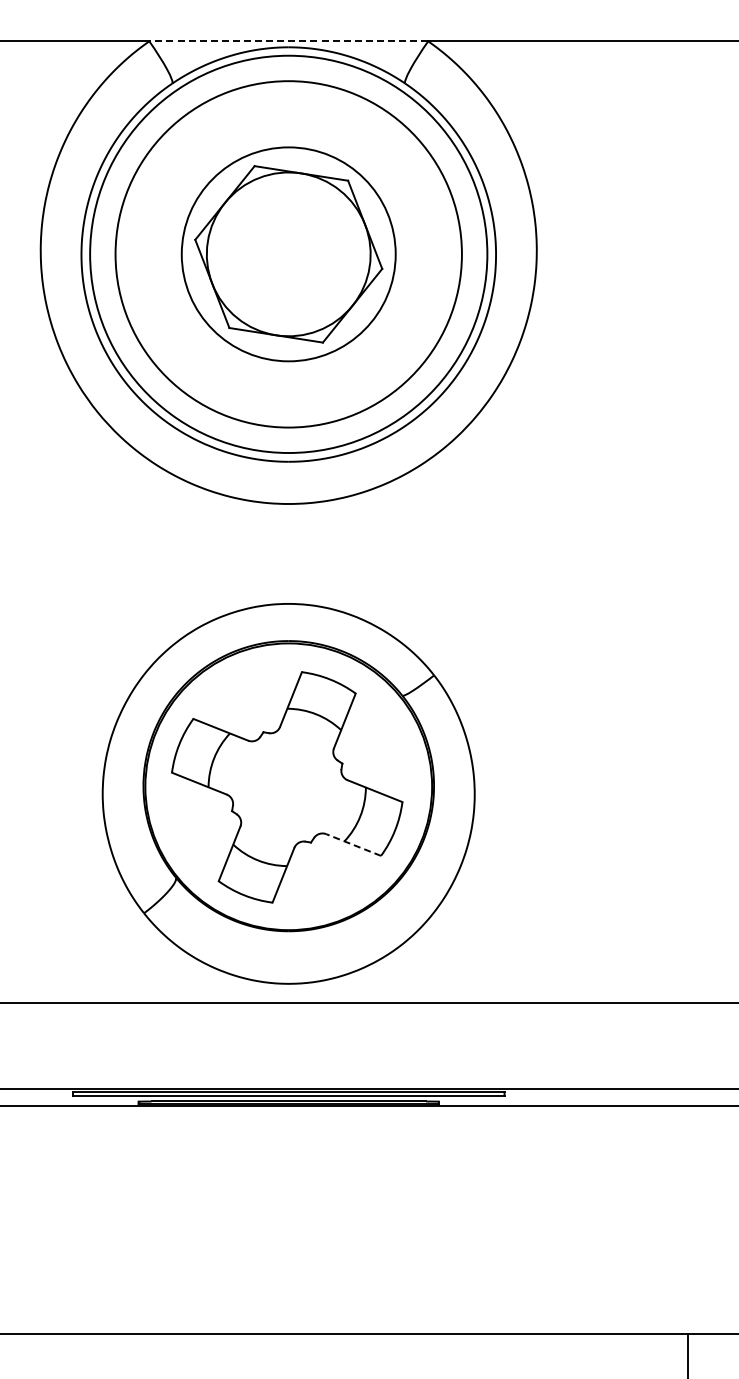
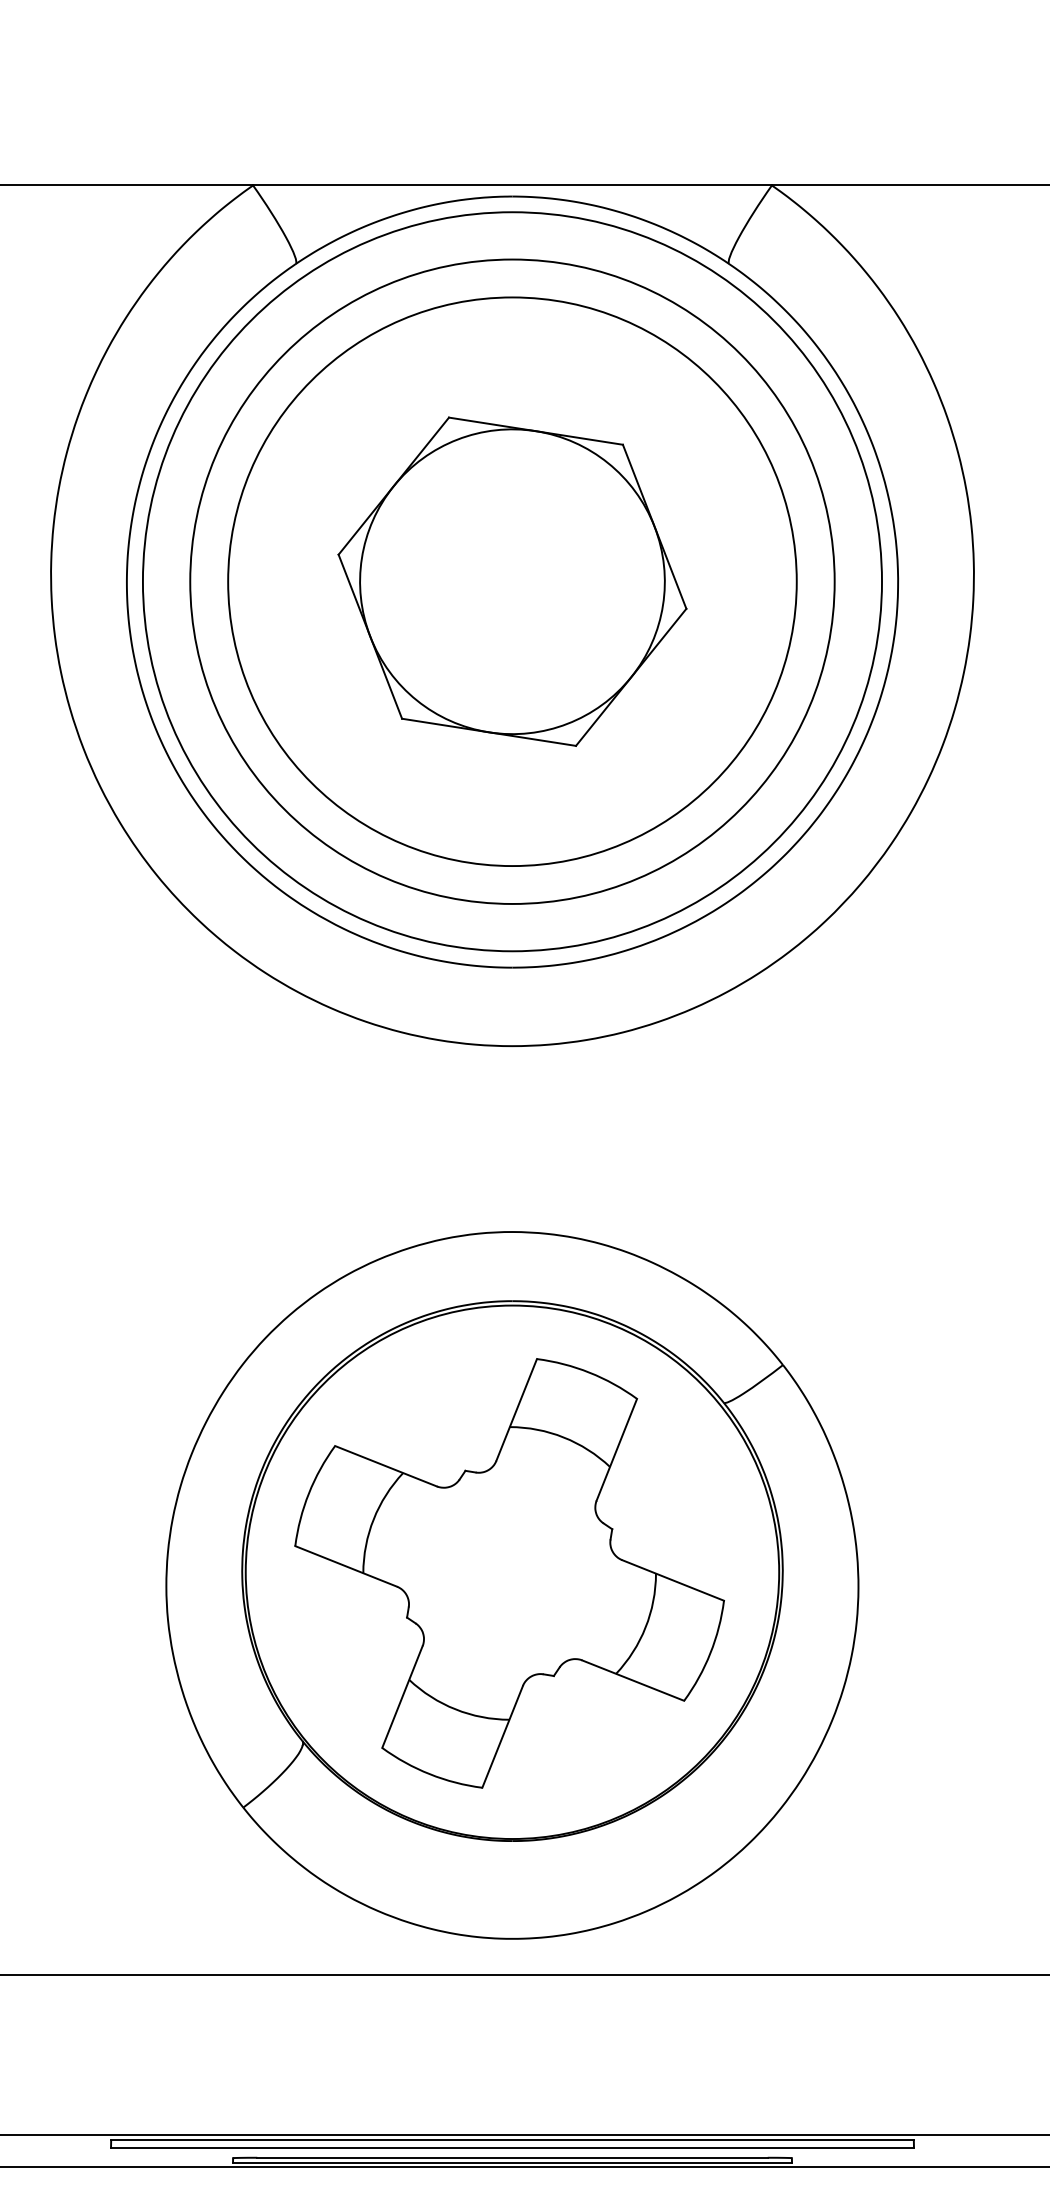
line: (288, 41) -> (511, 185), dashed -> solid
circle: (288, 254) -> (511, 581), size x1.43
line: (353, 844) -> (632, 1679), dashed -> solid

